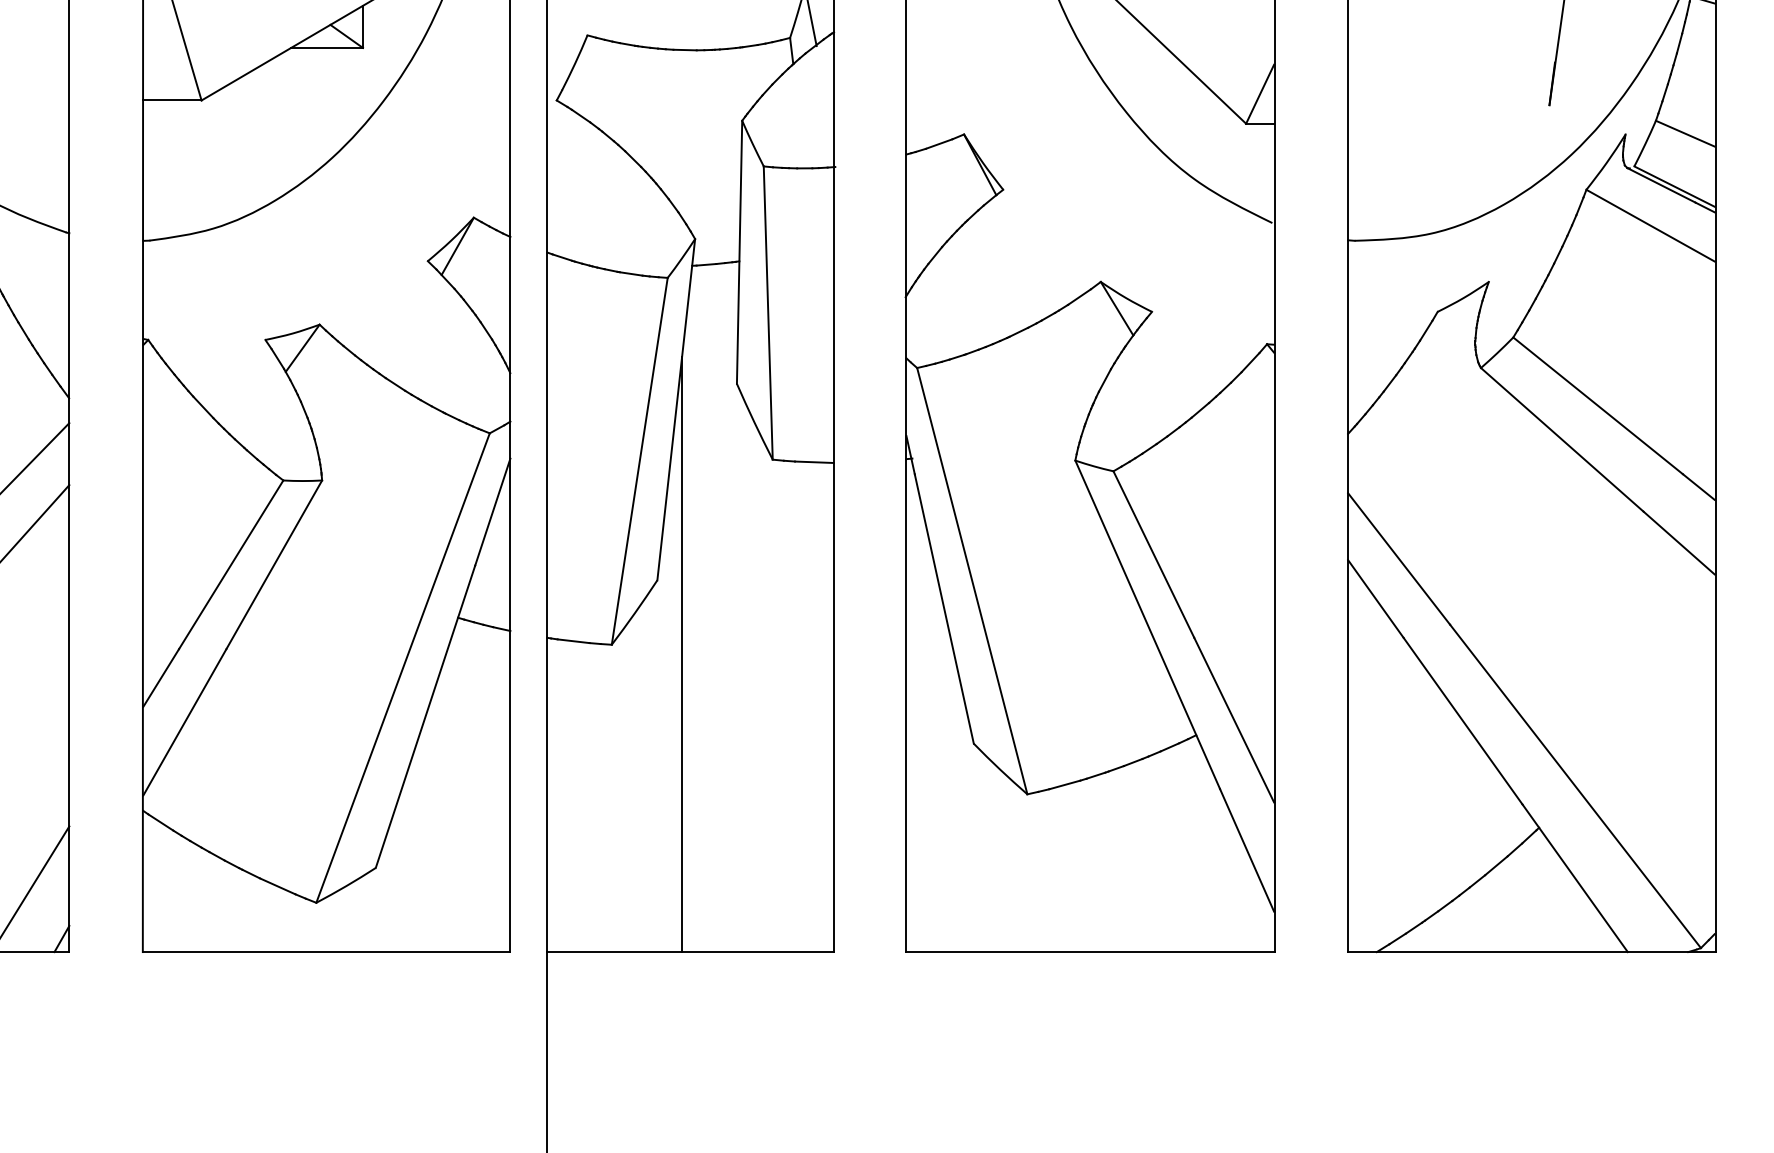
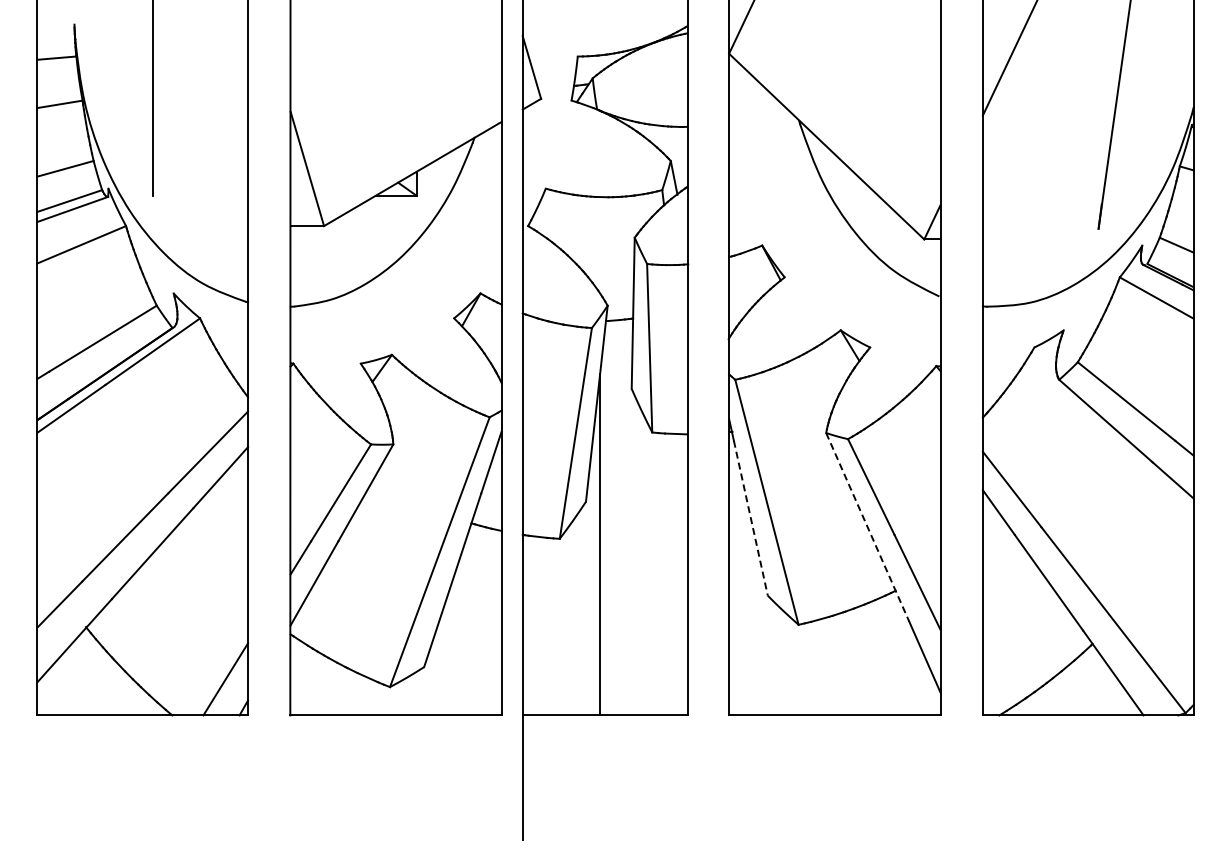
line: (943, 609) -> (750, 518), solid -> dashed
line: (1147, 625) -> (867, 527), solid -> dashed

